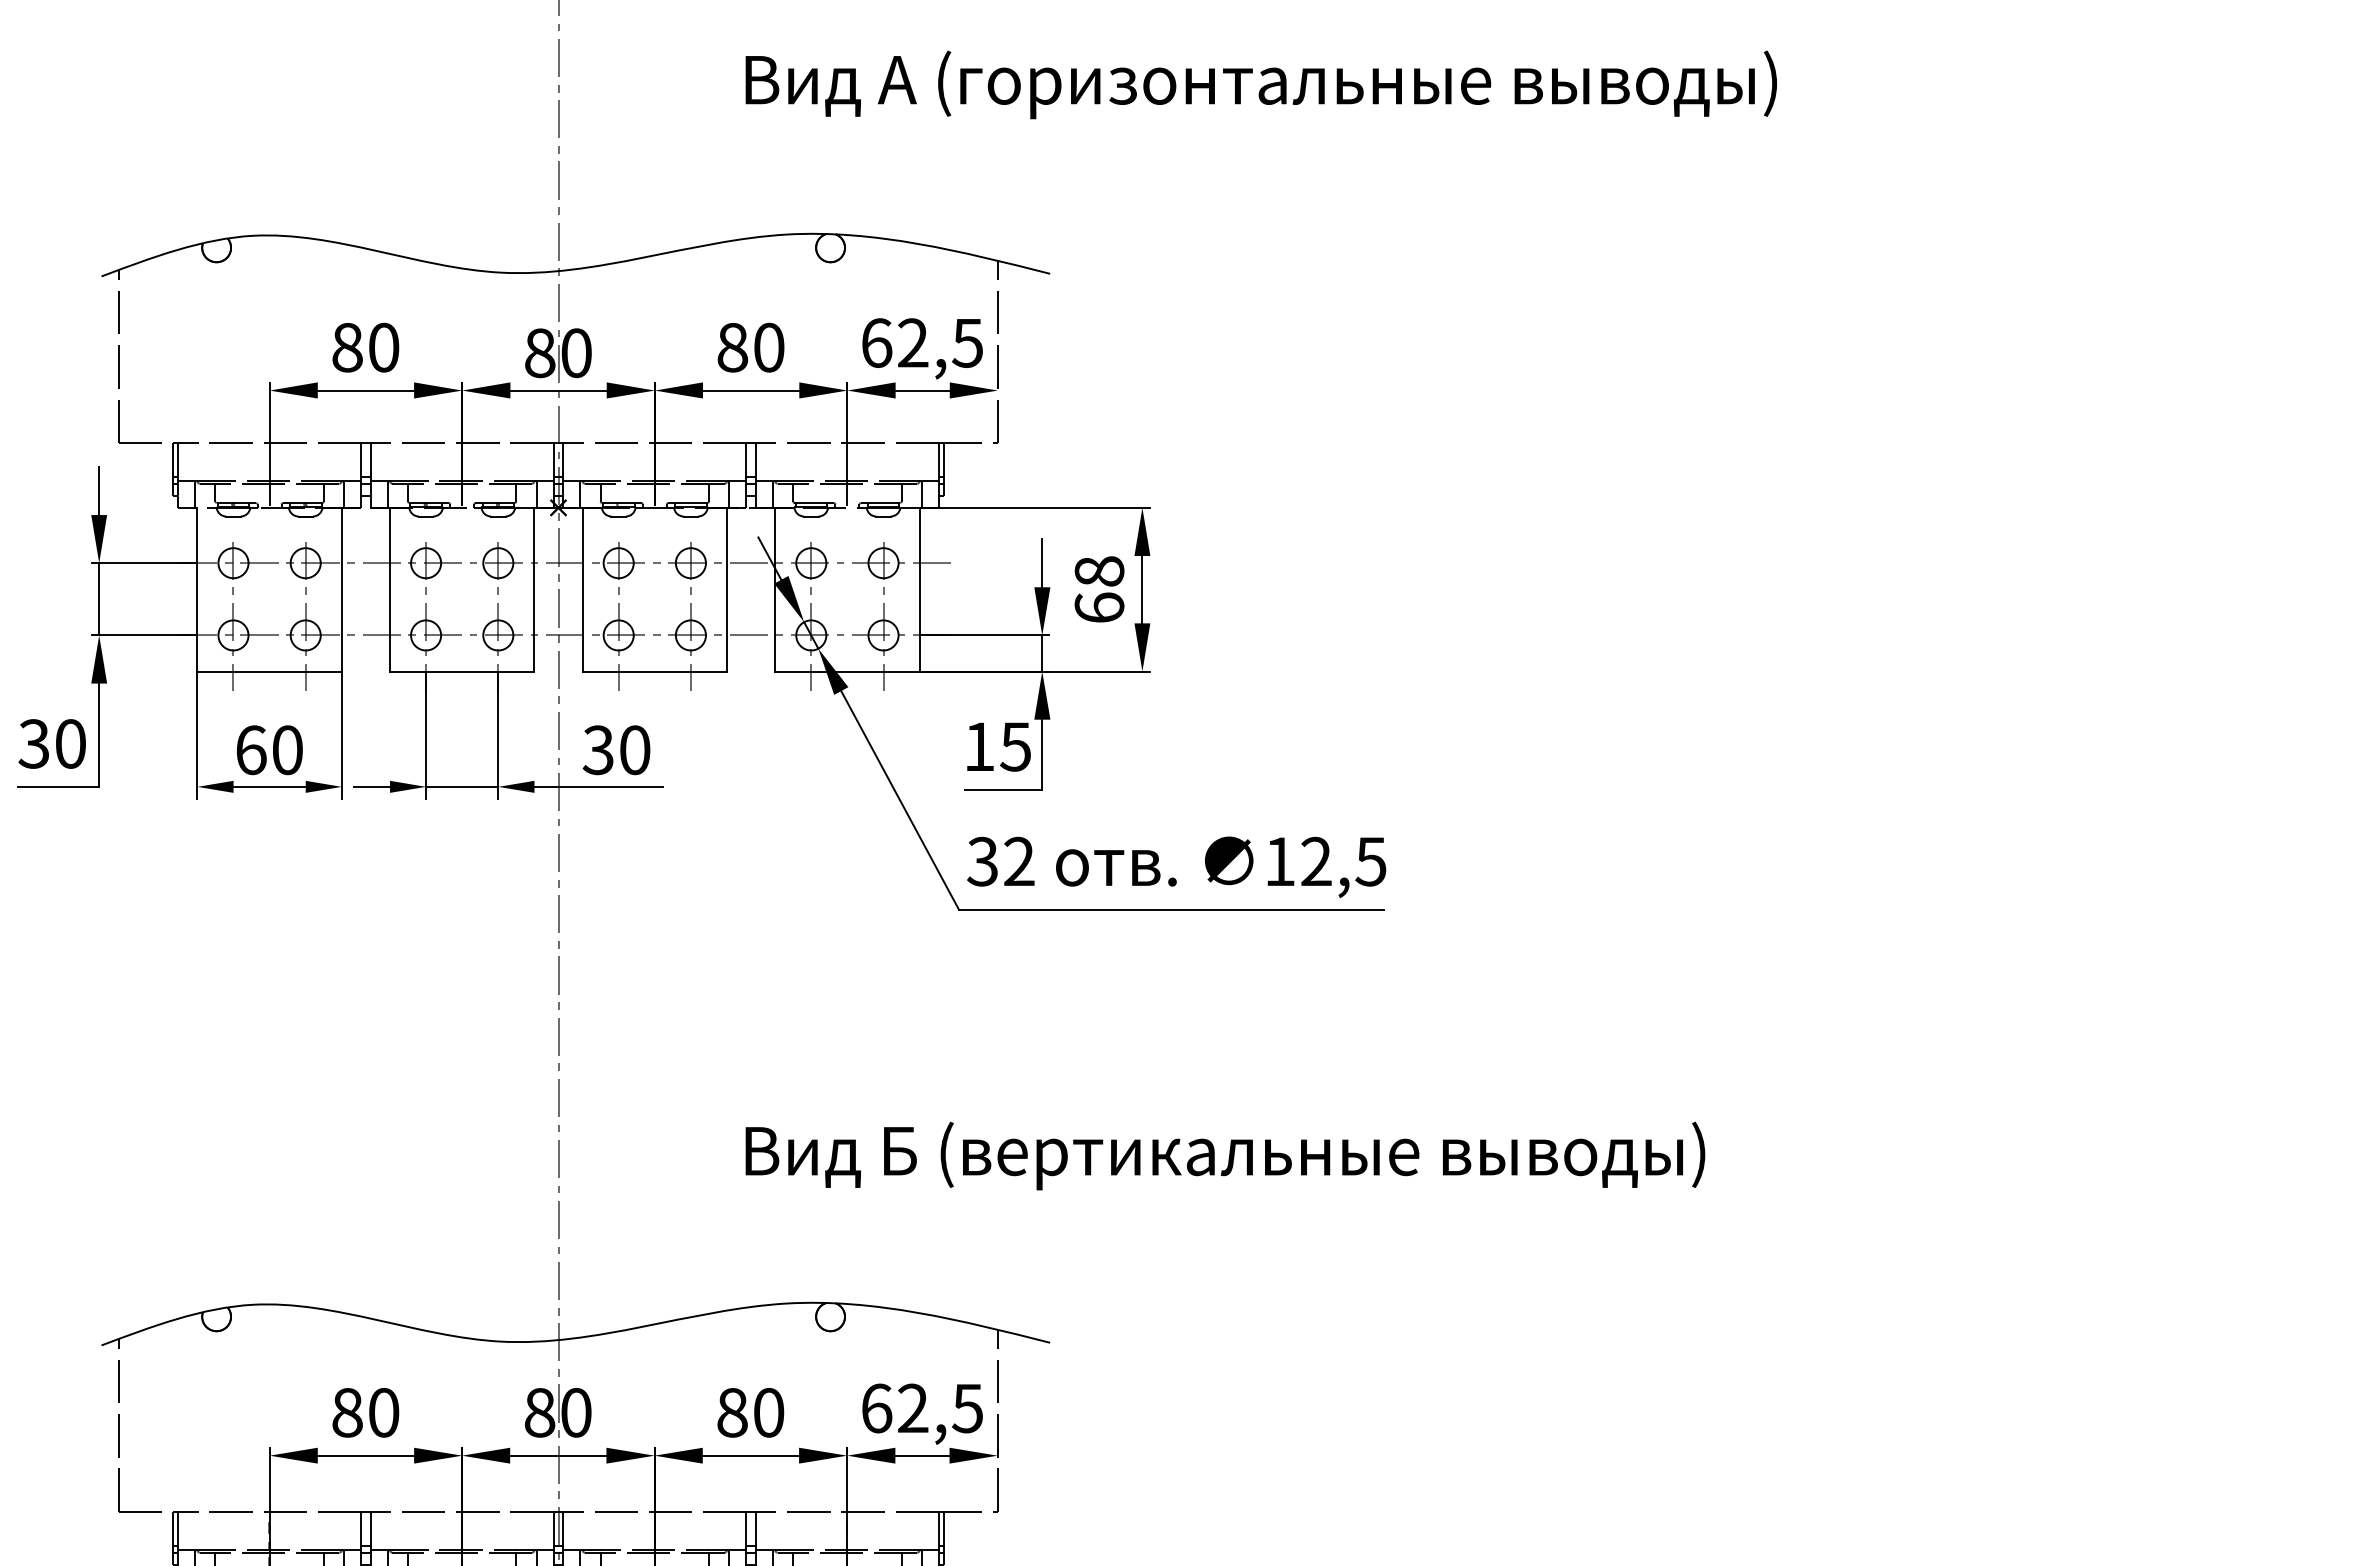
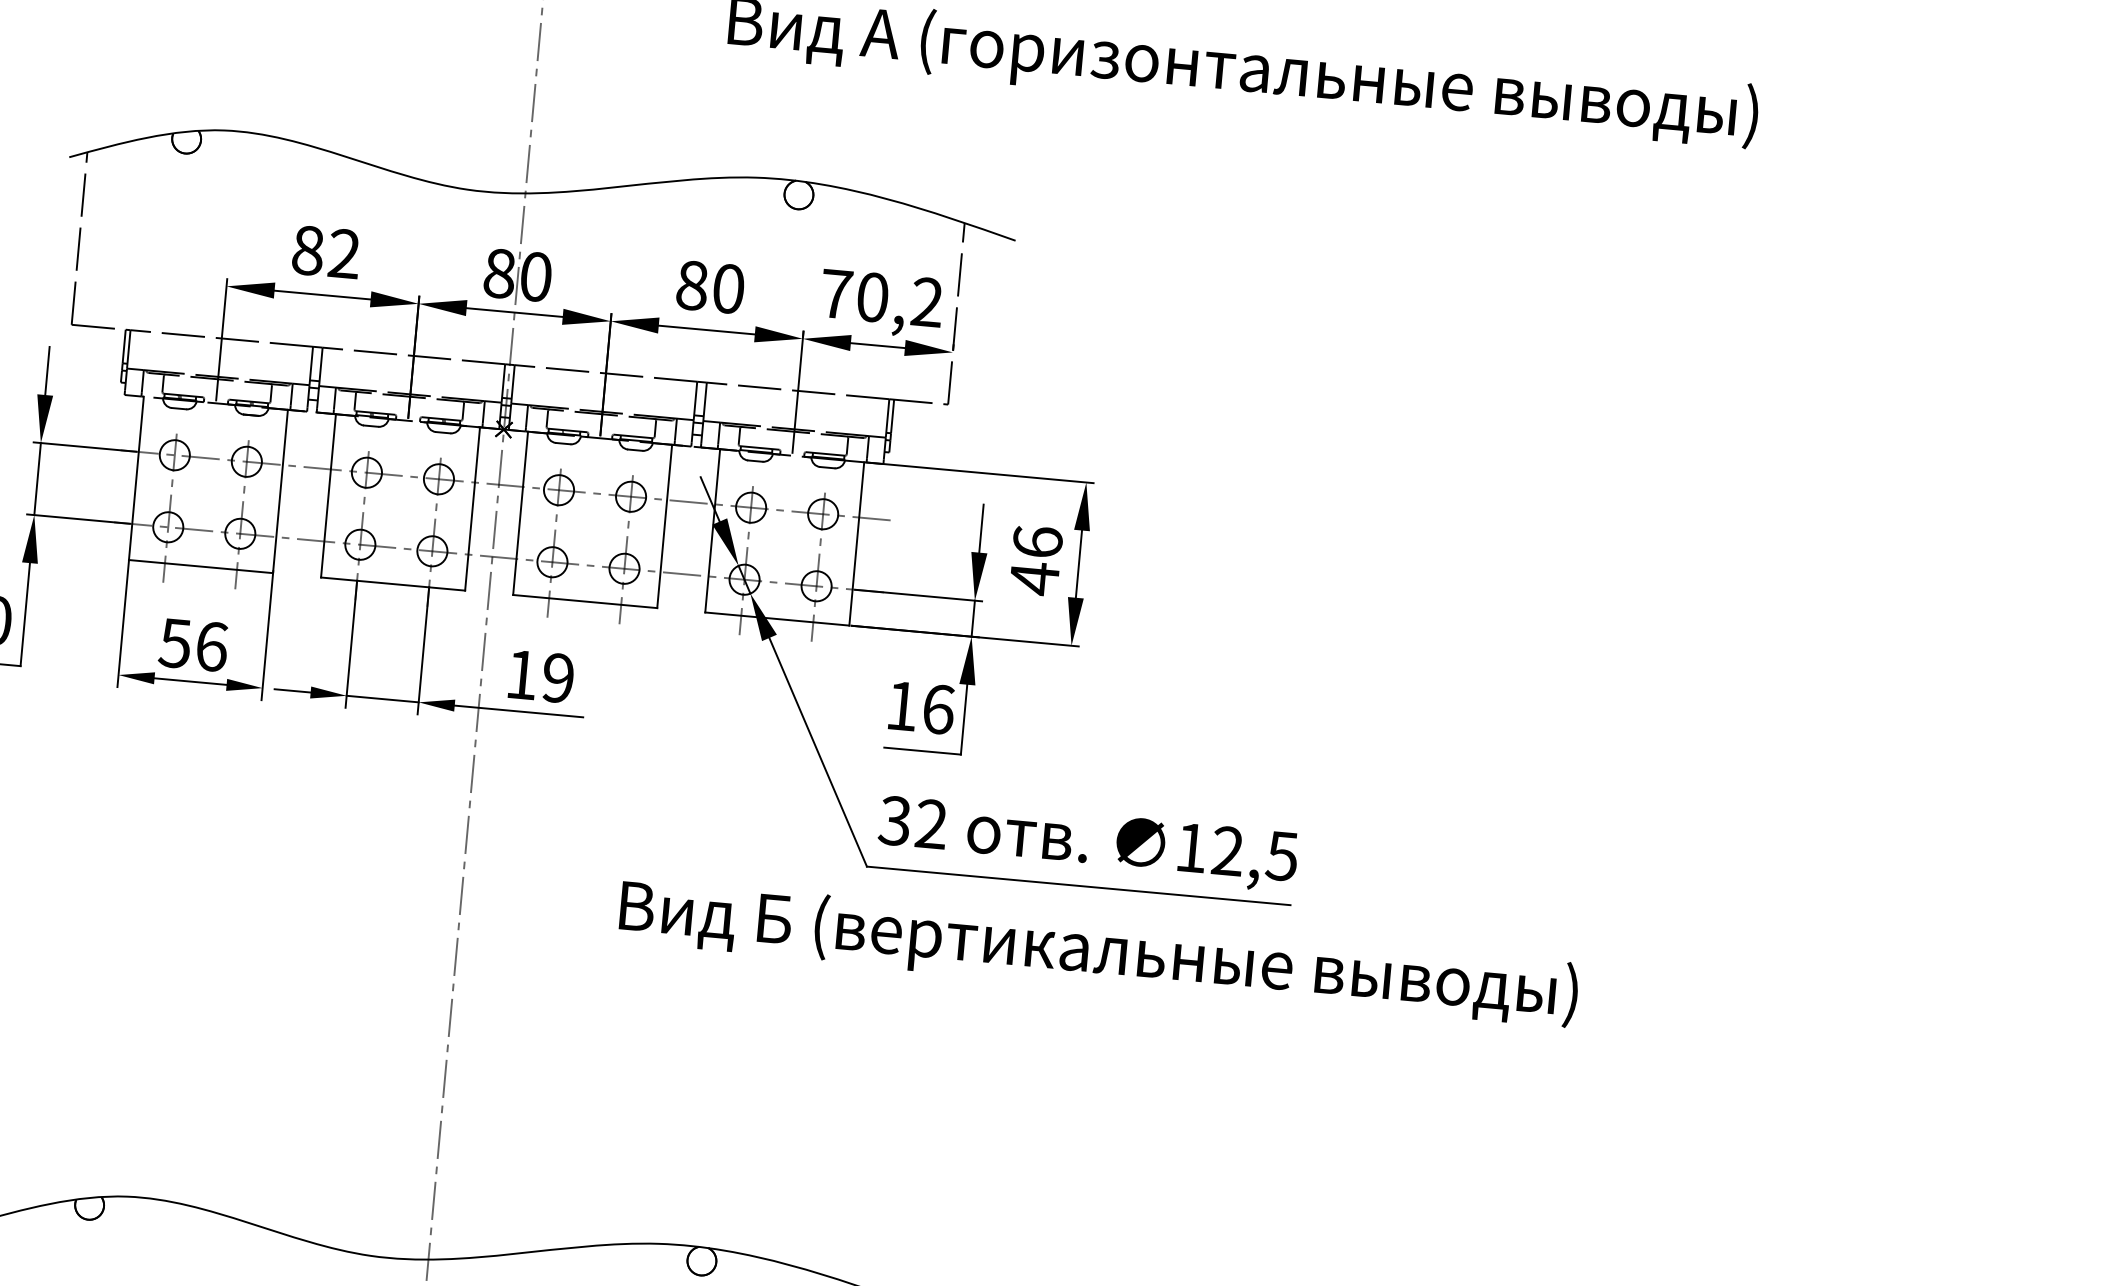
text: (922, 342) -> (882, 297), 62,5 -> 70,2
text: (383, 347) -> (344, 253), 80 -> 82
text: (1099, 590) -> (1036, 561), 68 -> 46
text: (1015, 746) -> (938, 709), 15 -> 16
text: (269, 750) -> (193, 645), 60 -> 56
text: (616, 750) -> (539, 676), 30 -> 19
text: (1225, 1155) -> (1098, 952), moved

